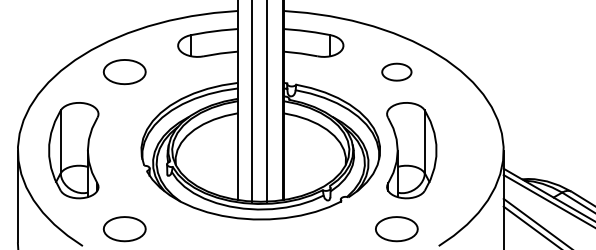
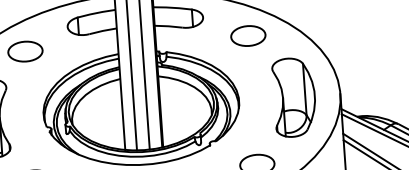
part: (396, 72) -> (248, 36), size x1.43
part: (411, 150) -> (294, 97), moved

